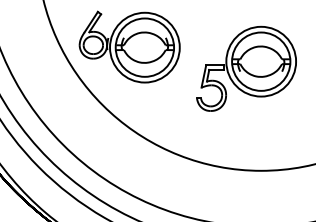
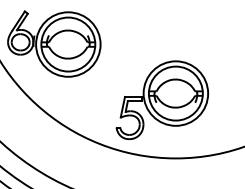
part: (246, 68) -> (162, 99), moved

